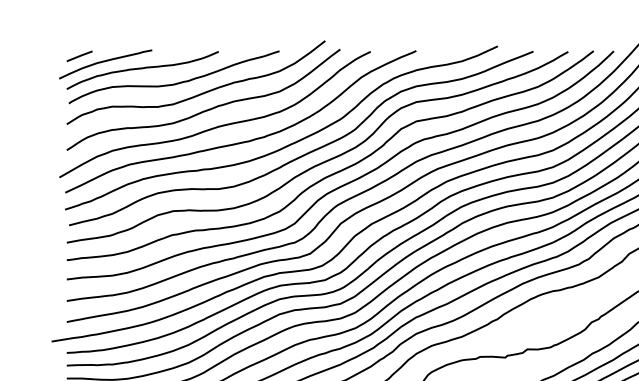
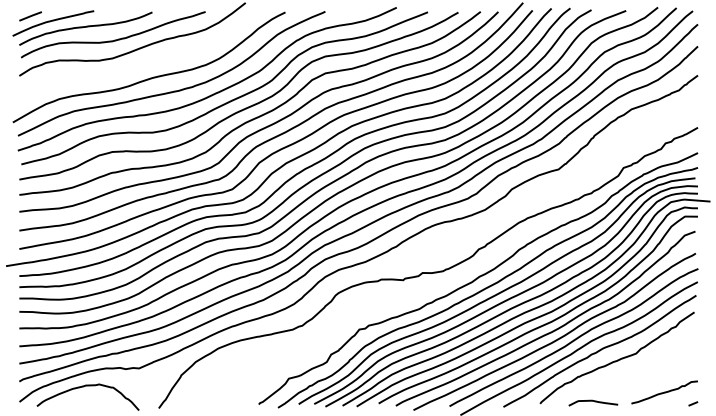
curve: (207, 108) -> (142, 62), removed

